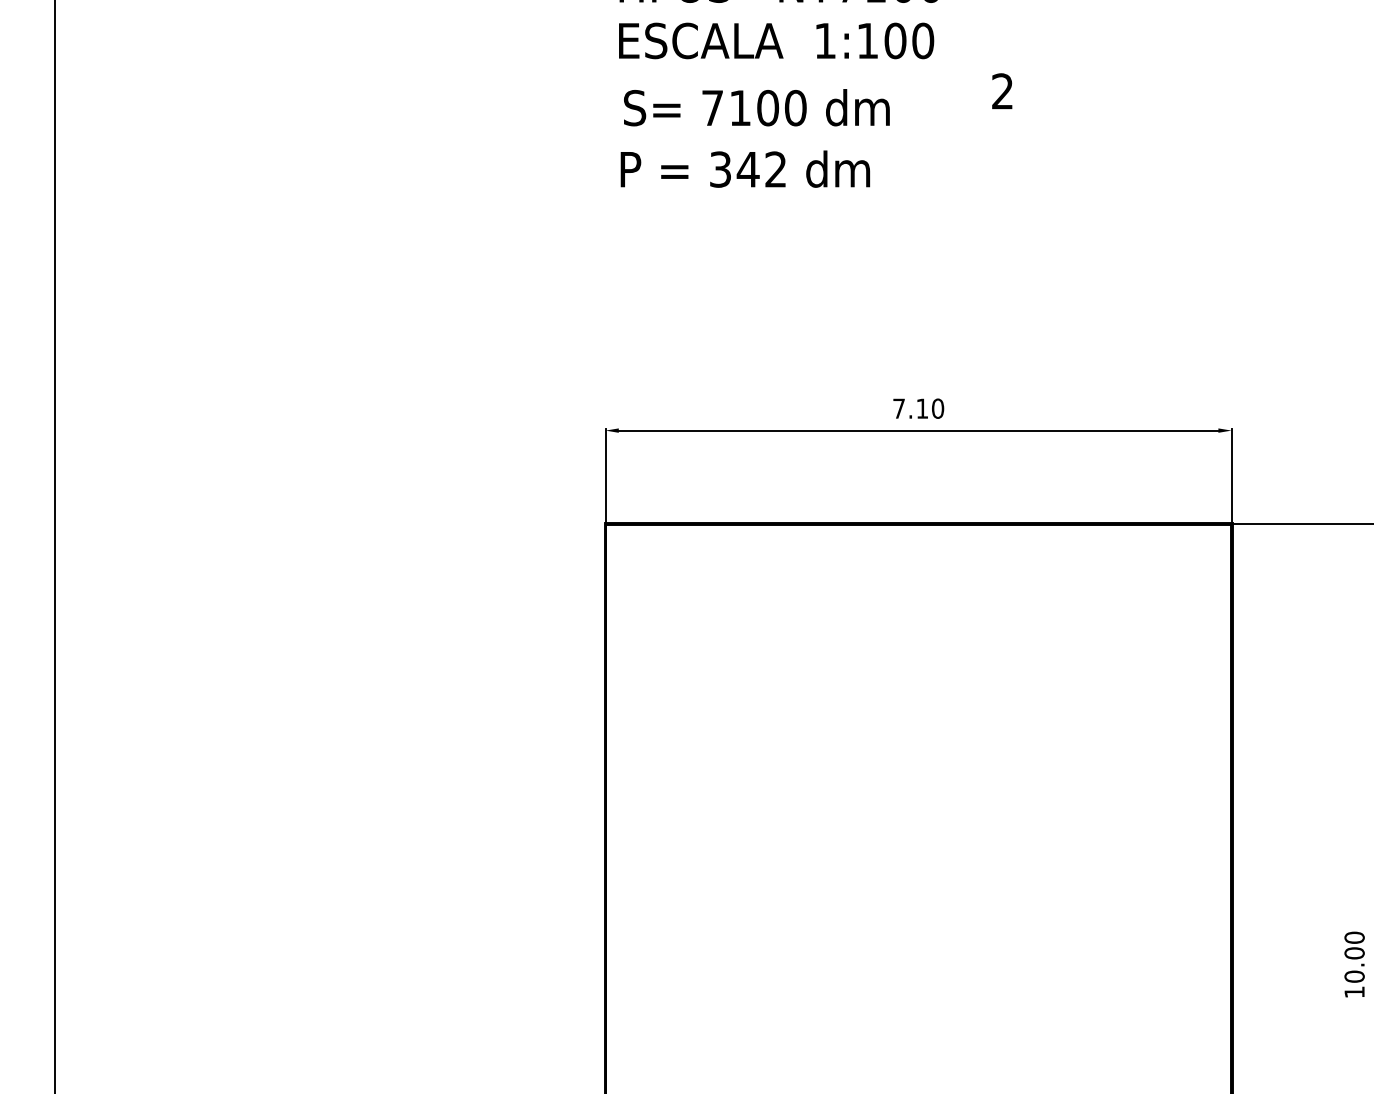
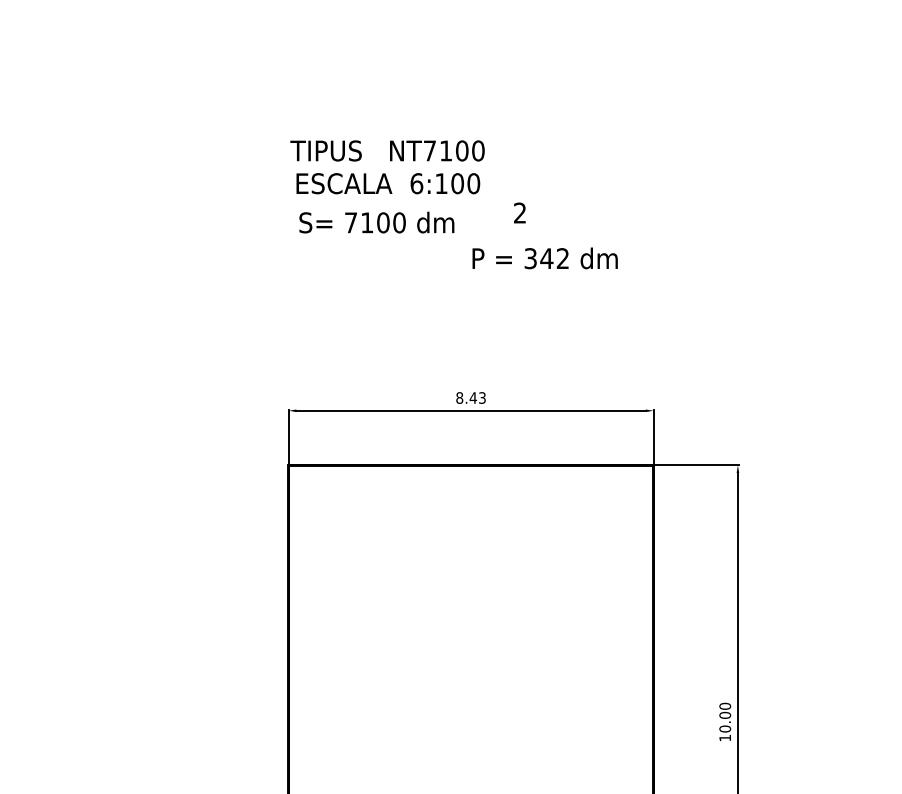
text: (824, 40) -> (416, 183), 1:100 -> 6:100
text: (744, 169) -> (544, 258), moved
text: (917, 407) -> (470, 397), 7.10 -> 8.43

